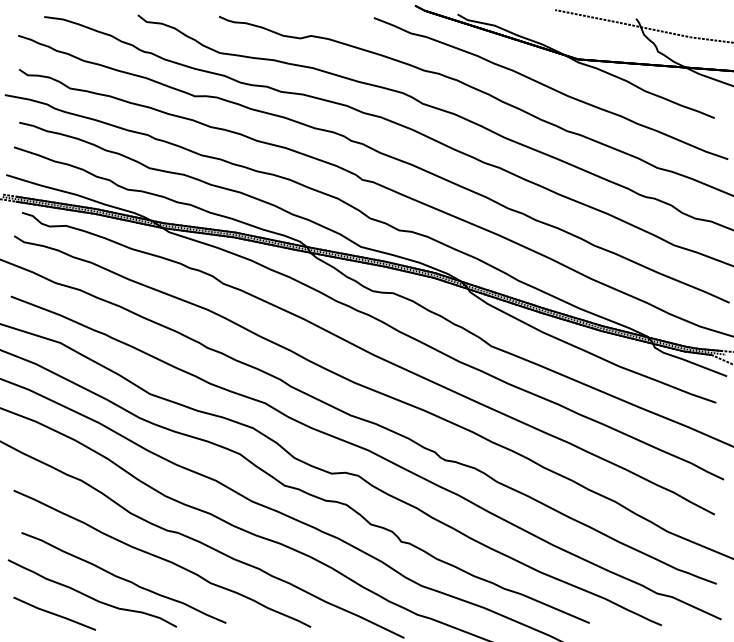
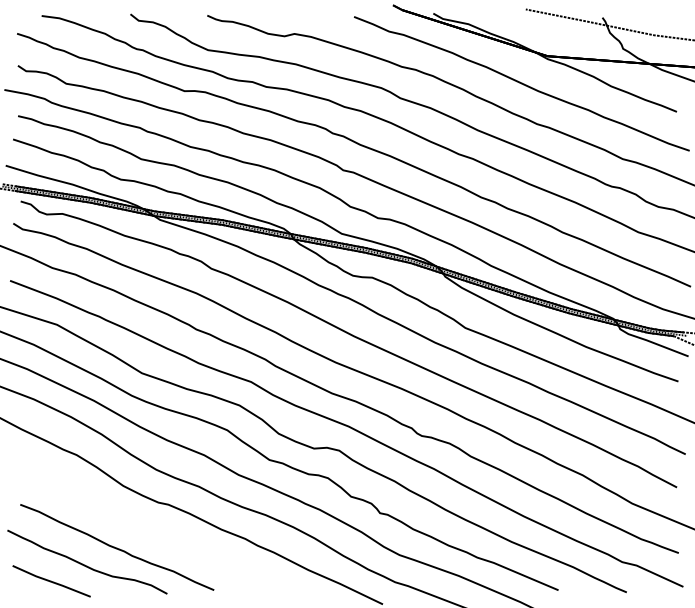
part: (162, 559) -> (153, 529), removed

